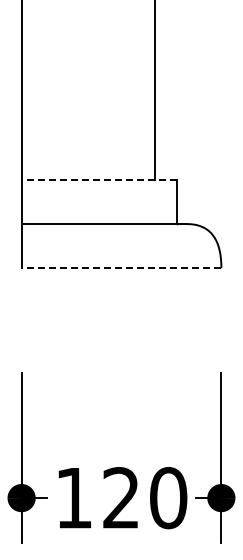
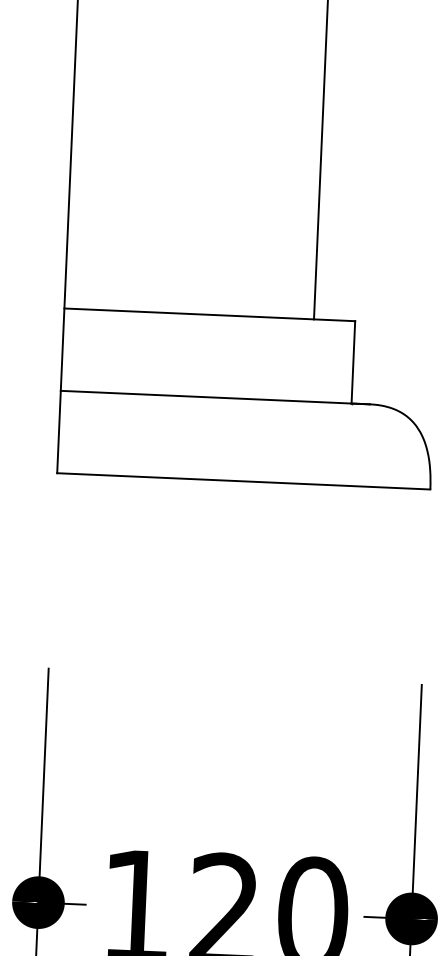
line: (99, 179) -> (209, 313), dashed -> solid
line: (121, 268) -> (243, 481), dashed -> solid

